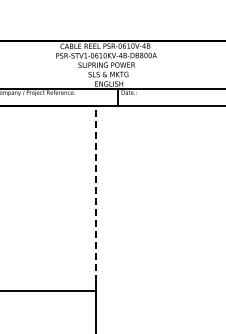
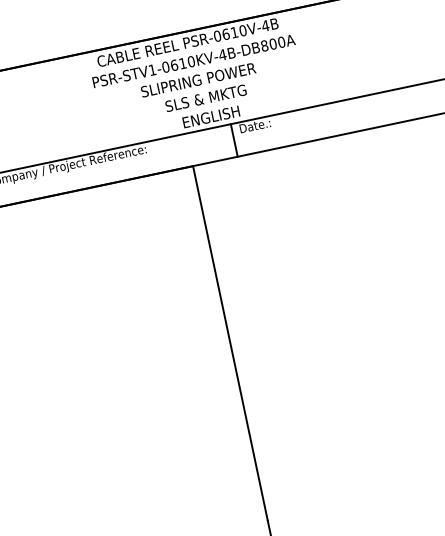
line: (95, 193) -> (230, 342), dashed -> solid

